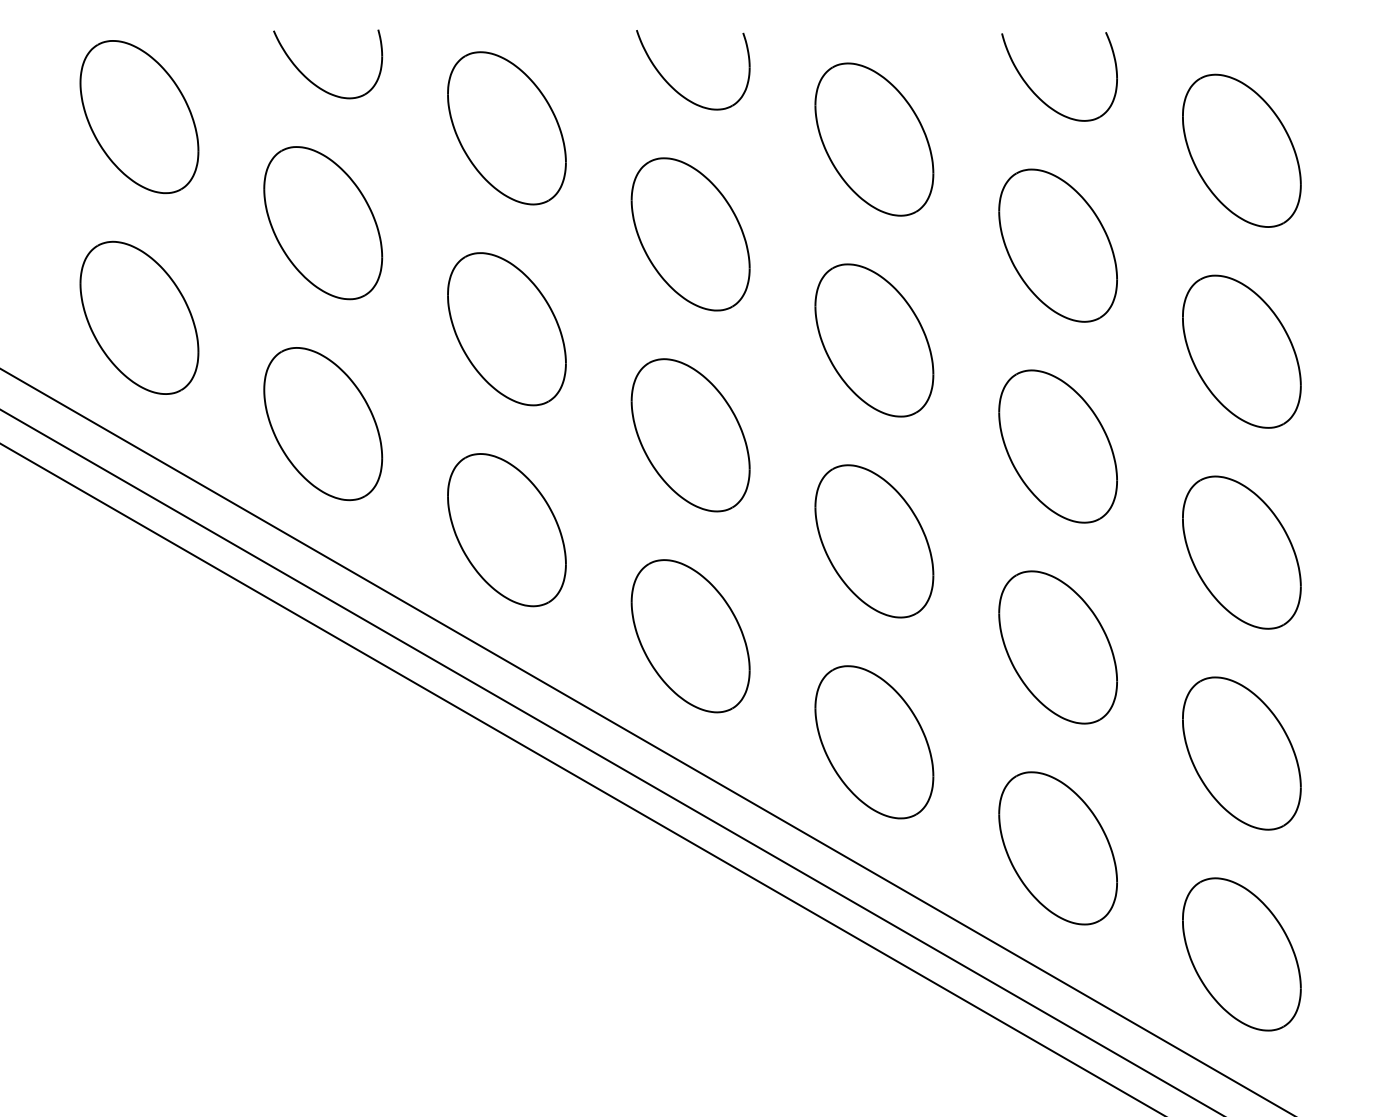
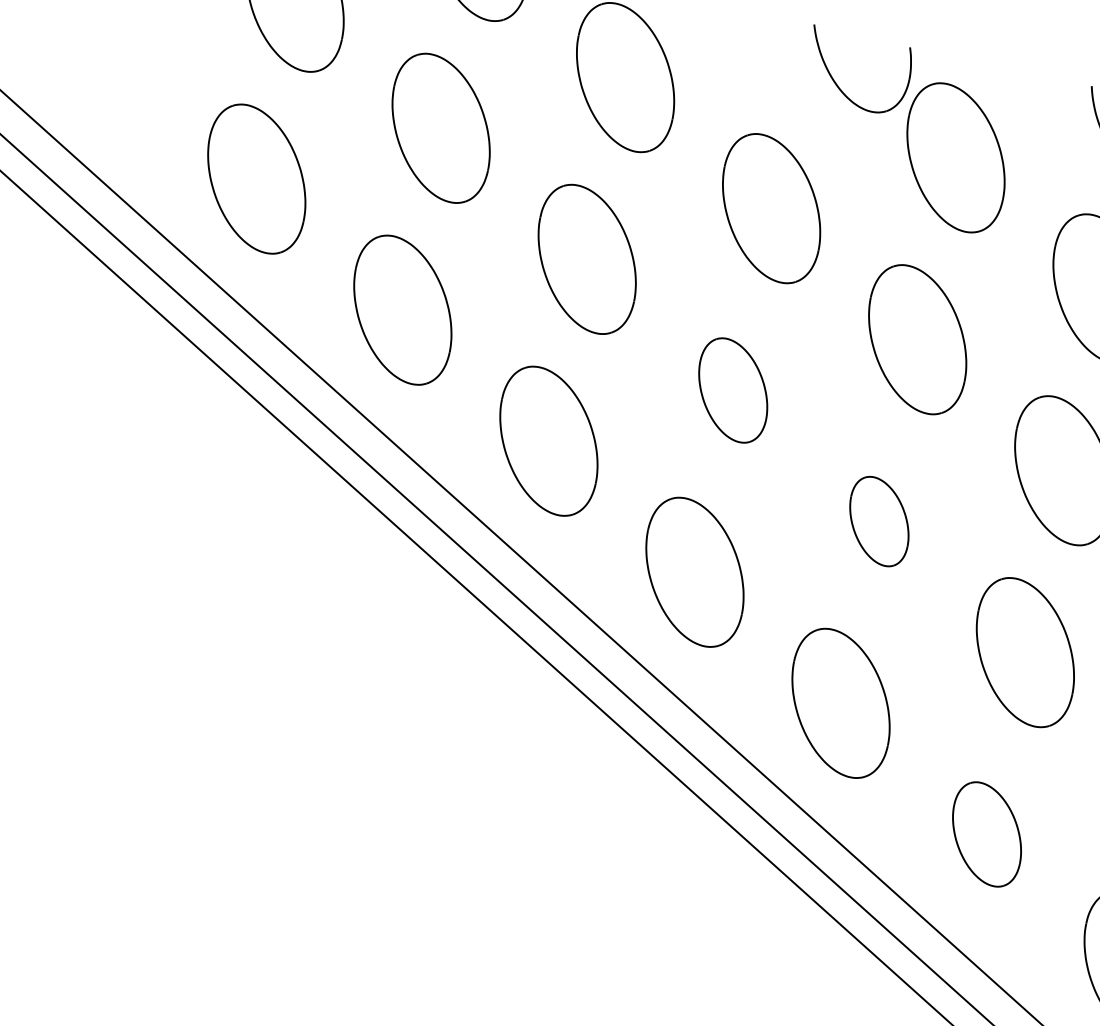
part: (678, 91) -> (840, 88), moved
part: (690, 435) -> (733, 390), size x0.7
part: (874, 541) -> (879, 521), size x0.6
part: (1057, 848) -> (986, 834), size x0.7

